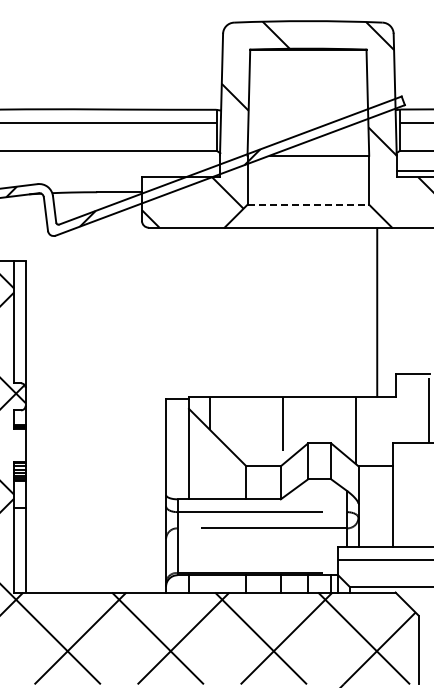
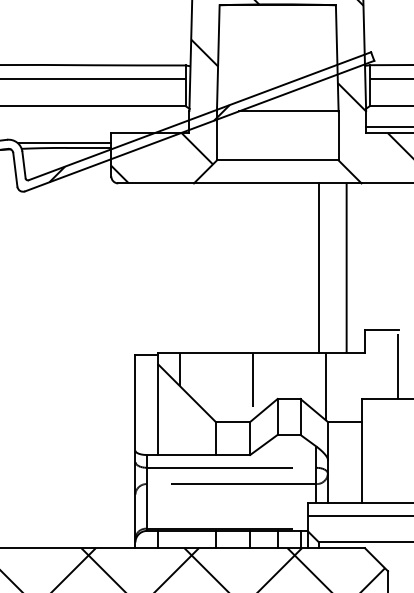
line: (94, 187) -> (63, 143), added
line: (308, 204) -> (277, 160), dashed -> solid
line: (349, 312) -> (318, 268), added

